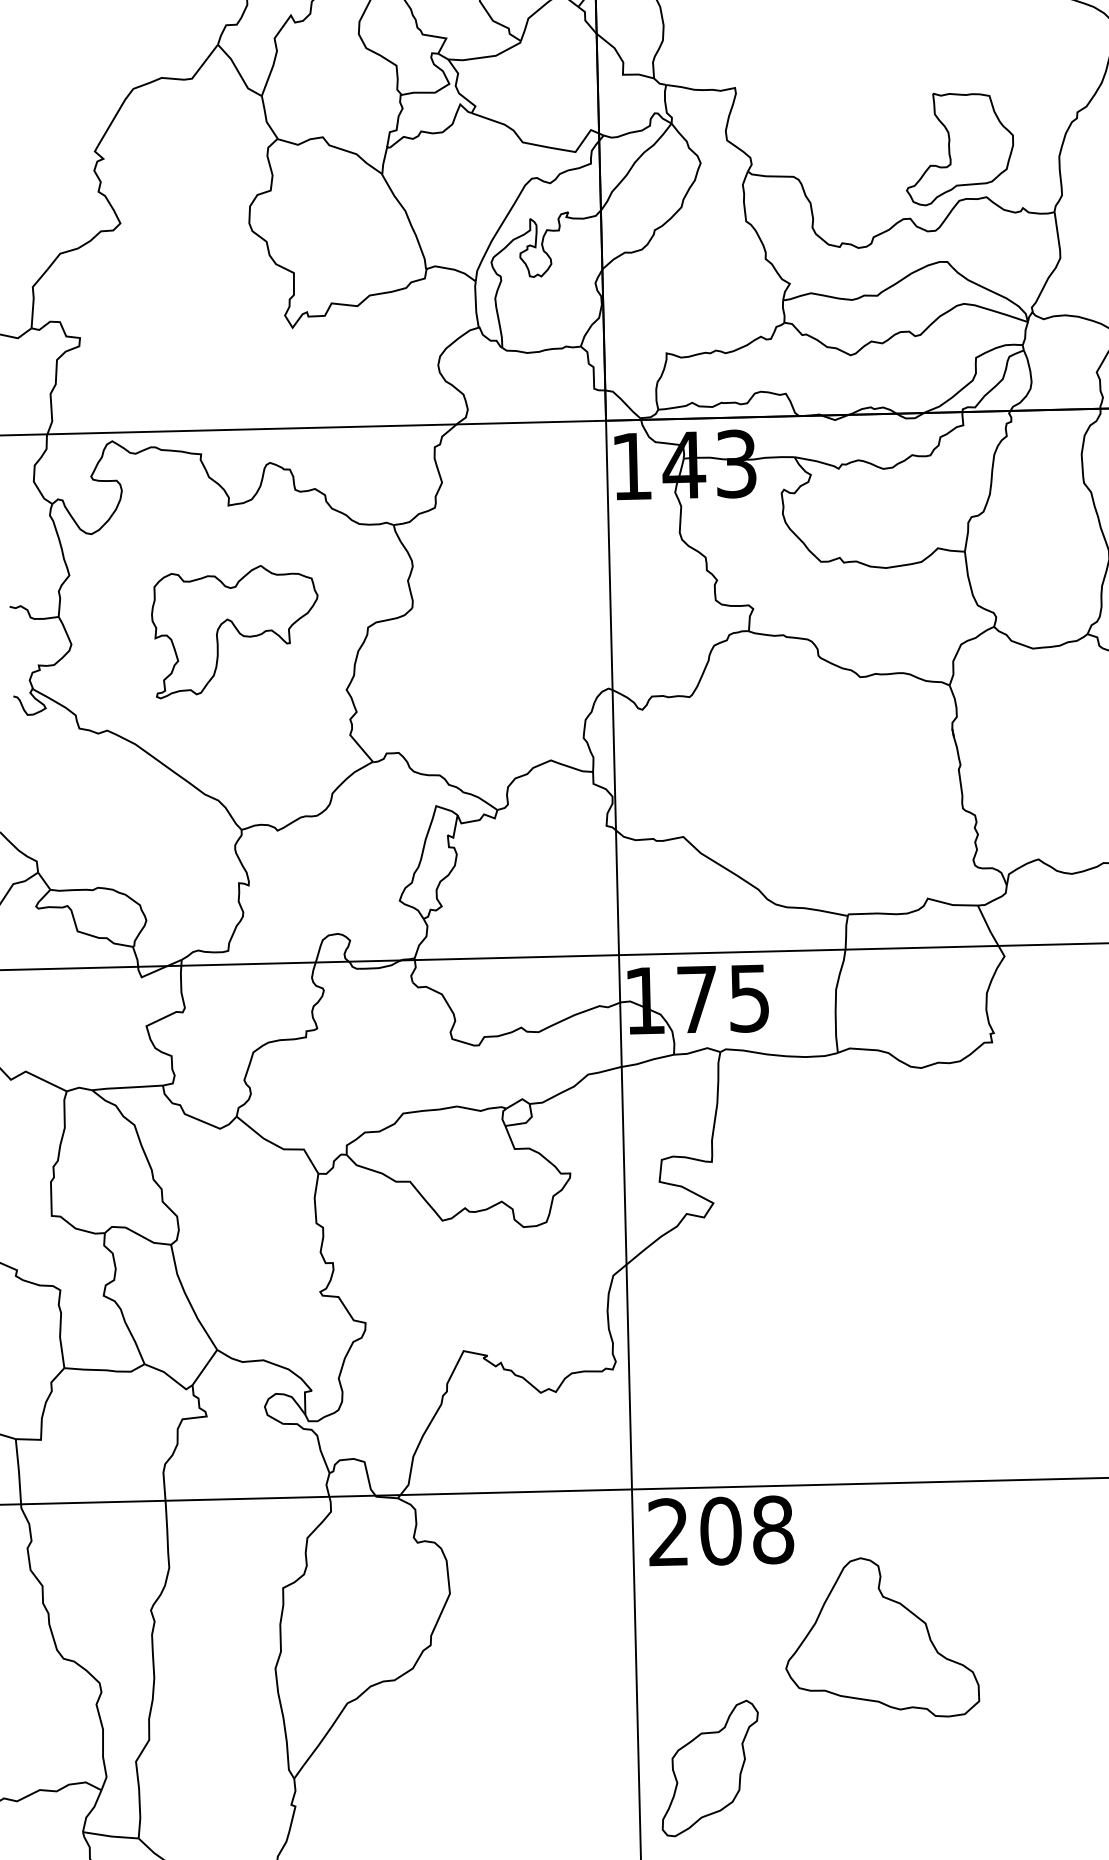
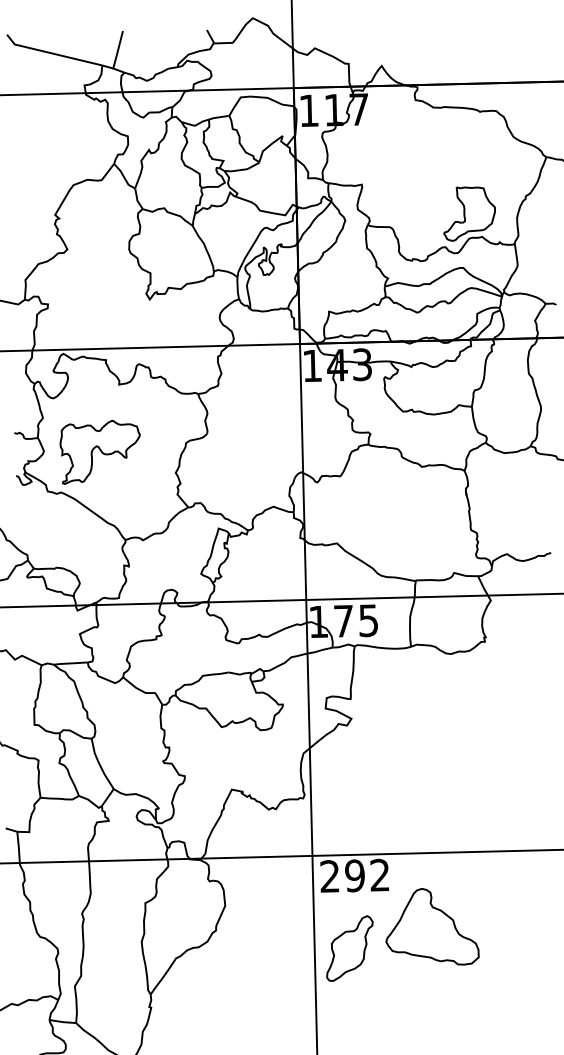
part: (233, 630) -> (99, 451), moved
text: (746, 1530) -> (367, 875), 208 -> 292
part: (709, 1768) -> (349, 948), moved

